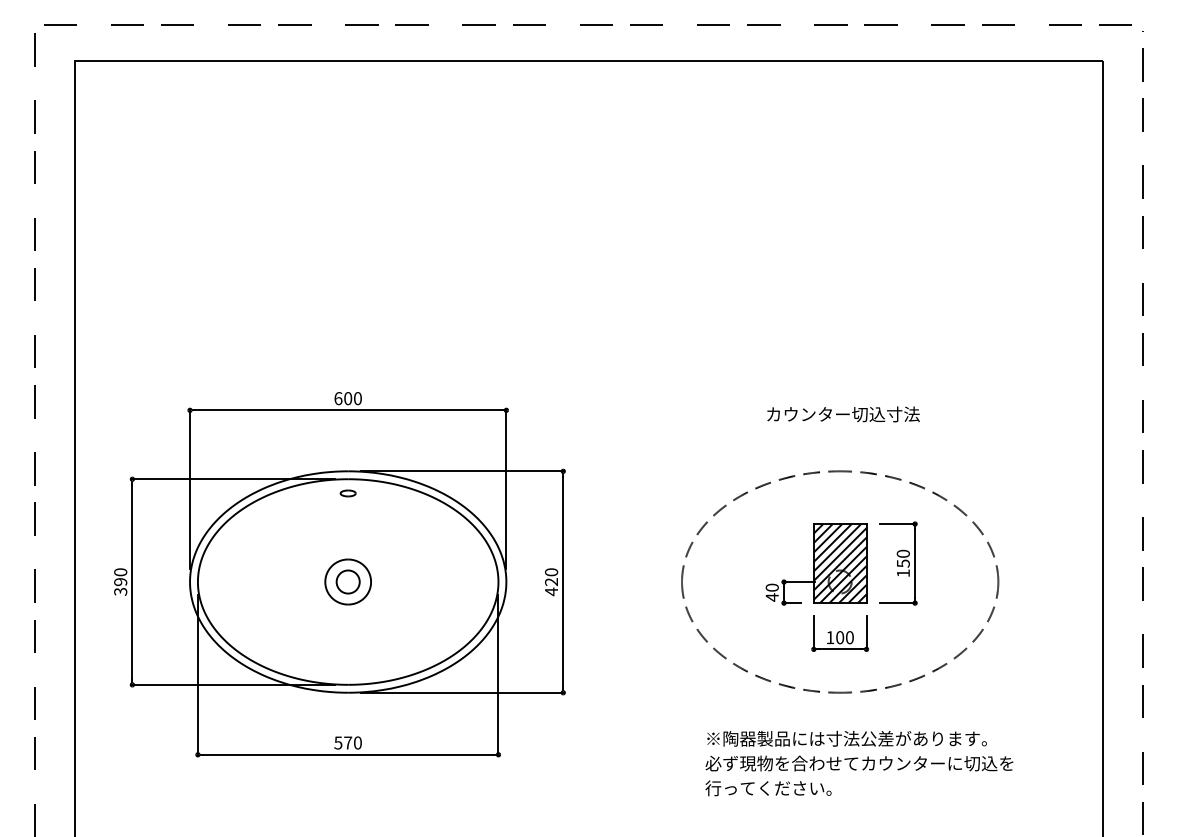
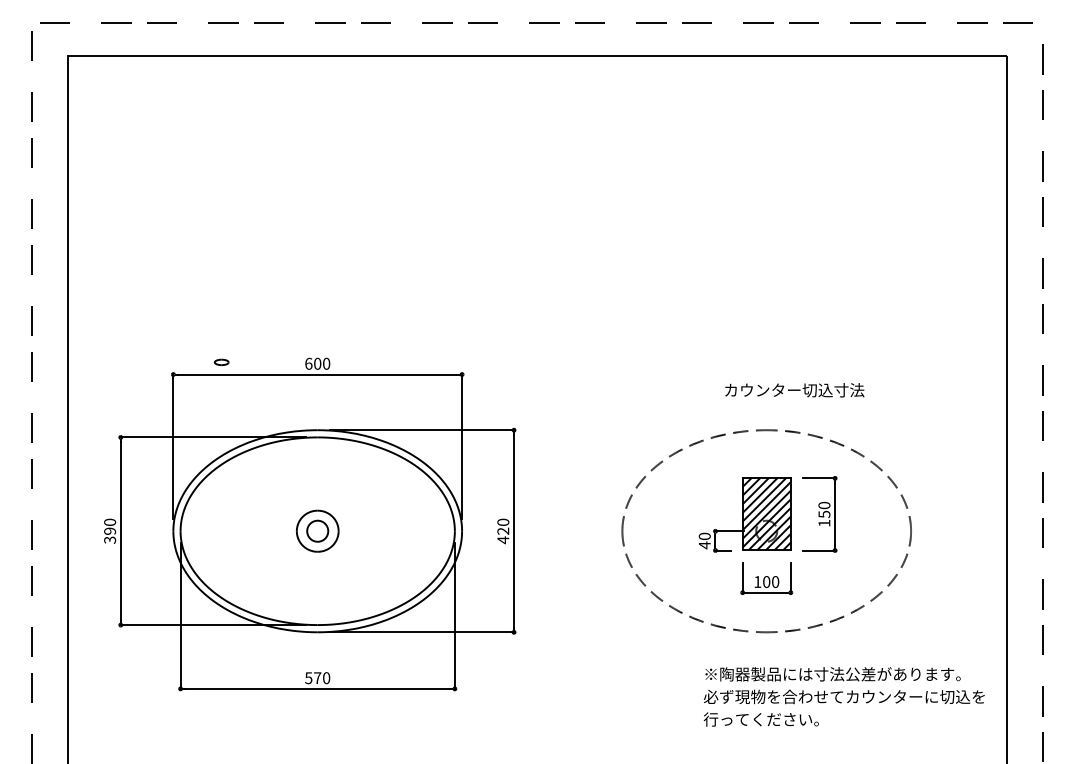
text: (843, 414) -> (794, 390), moved
part: (347, 492) -> (221, 361), moved
text: (858, 763) -> (843, 696), moved

